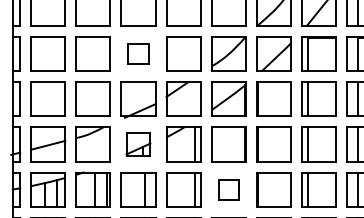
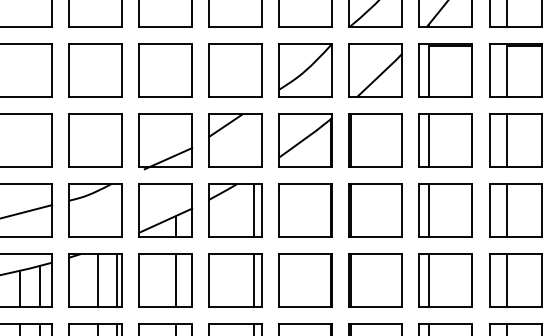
part: (138, 53) -> (165, 69), size x1.67
part: (138, 144) -> (165, 210), size x1.43
part: (228, 189) -> (305, 280), size x1.67

